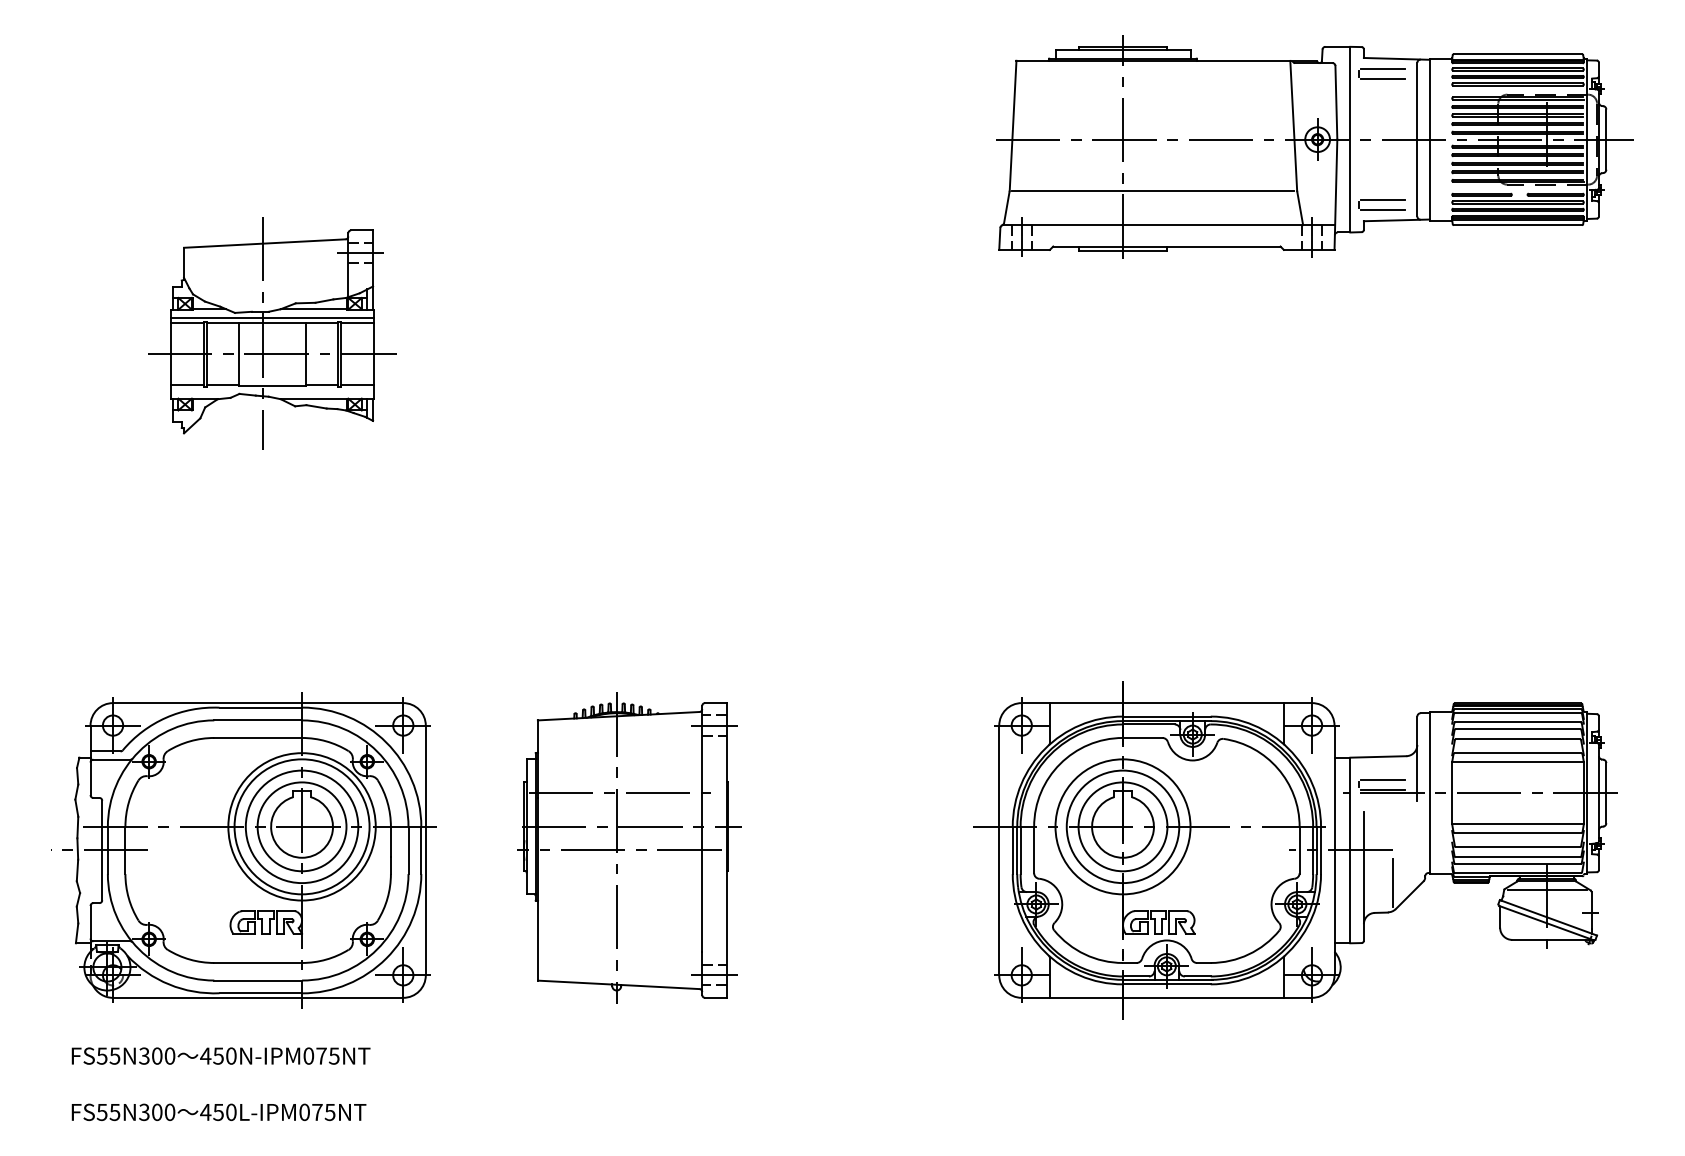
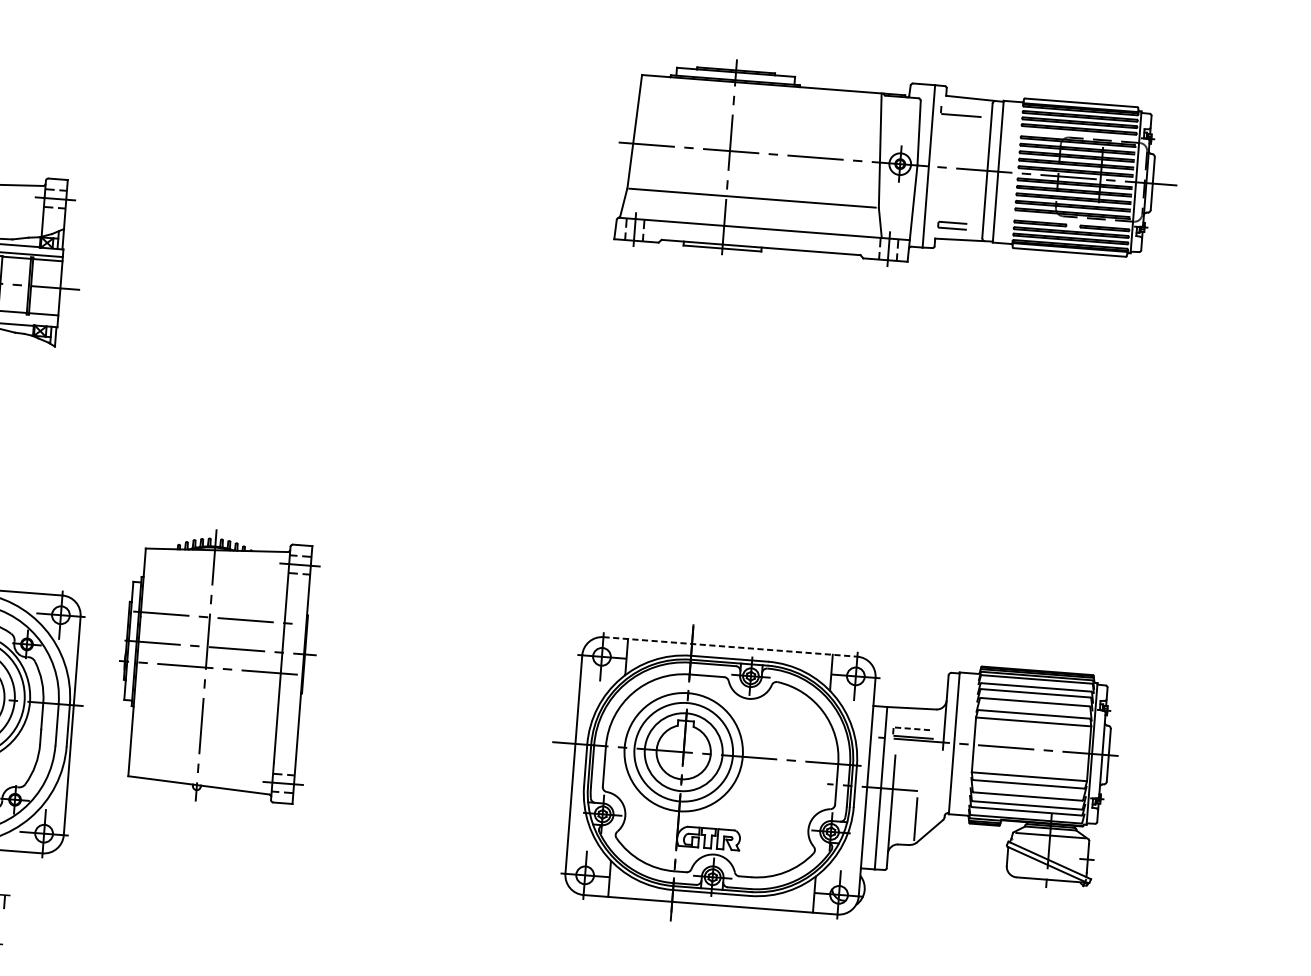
line: (1382, 69) -> (961, 107), removed
part: (1381, 204) -> (951, 225), size x0.7
line: (1167, 703) -> (730, 647), solid -> dashed
line: (1382, 780) -> (913, 729), solid -> dashed
part: (629, 847) -> (217, 665), moved

